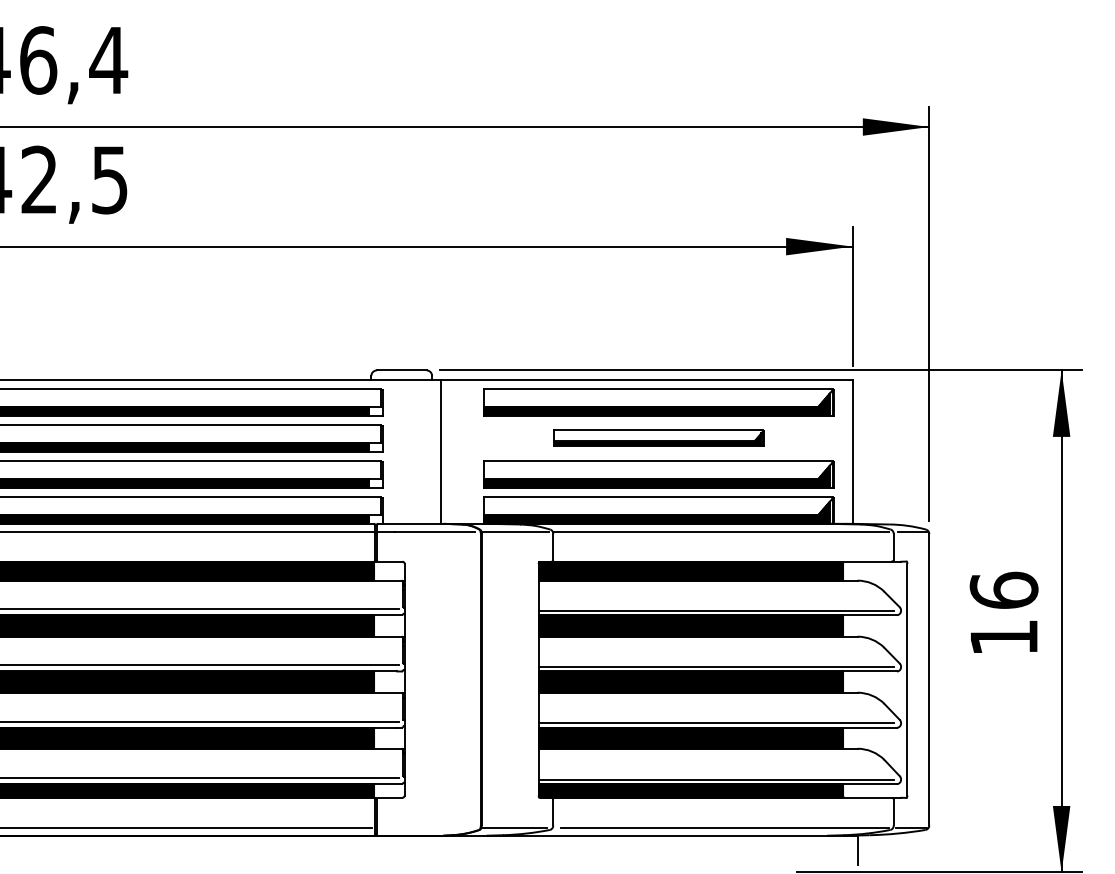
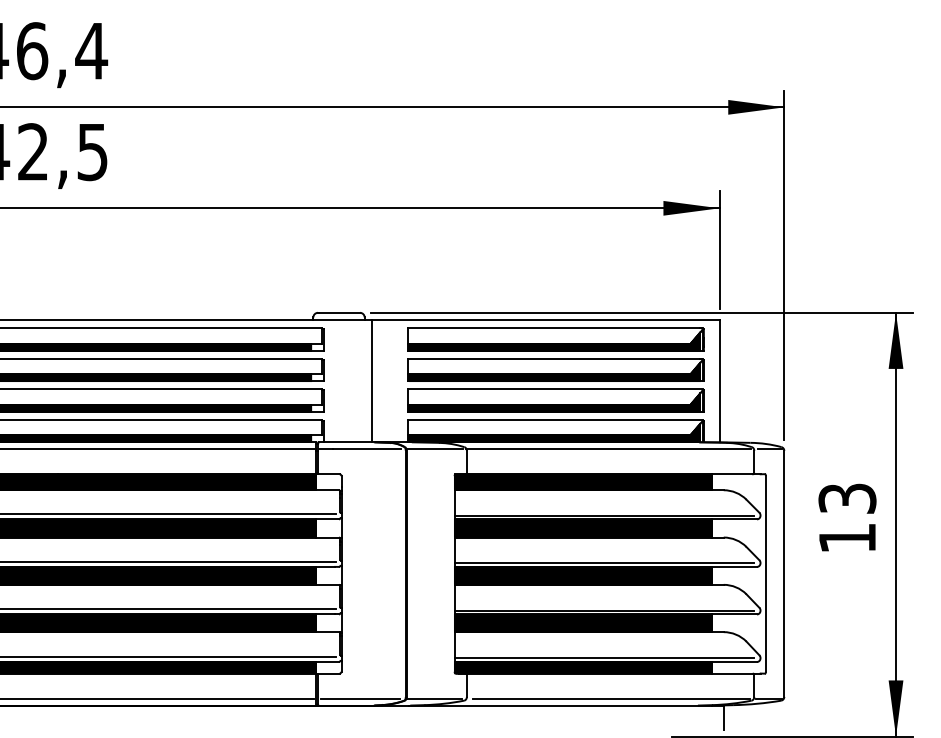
part: (658, 438) -> (555, 370), size x1.67
text: (1003, 589) -> (846, 497), 16 -> 13
line: (427, 827) -> (360, 698), added

